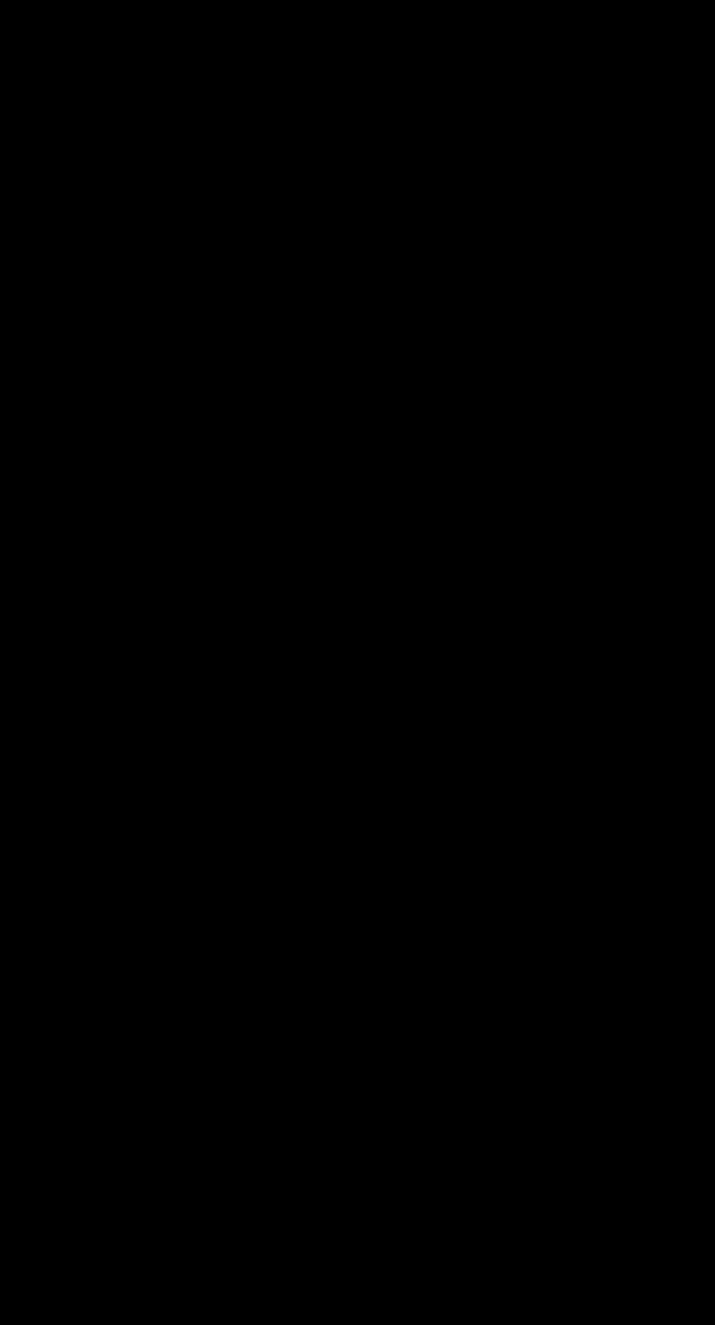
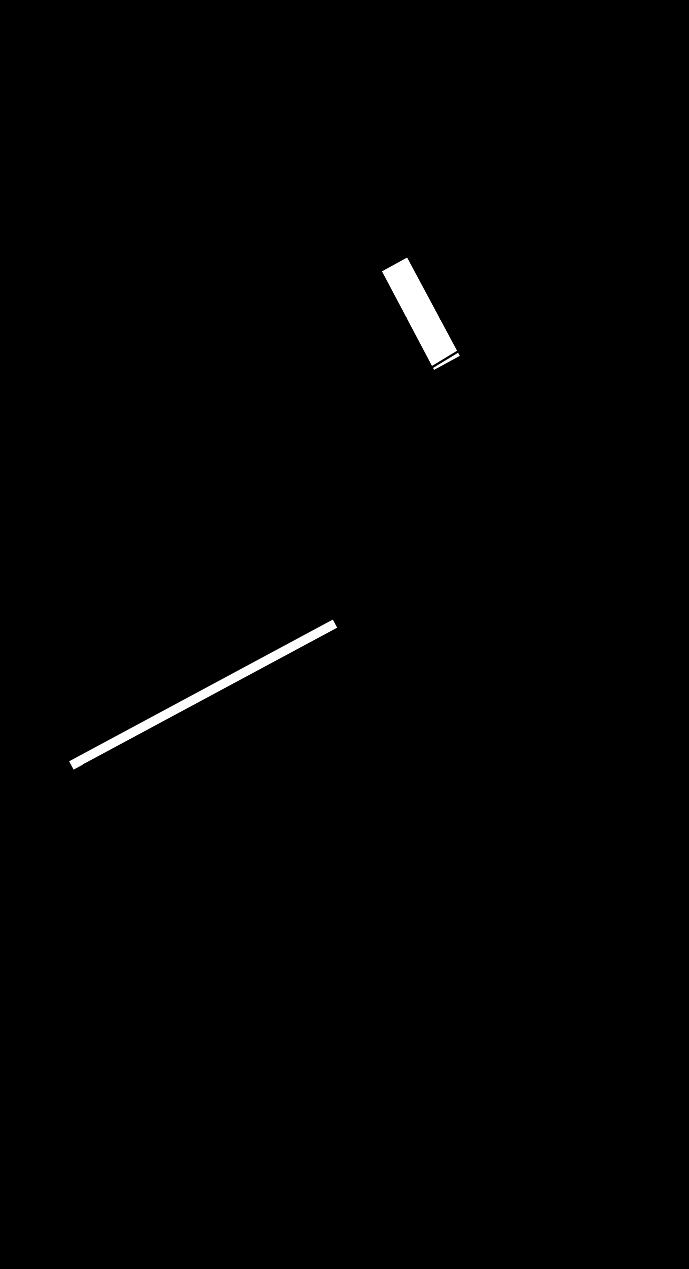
fill: (521, 209) -> (420, 313), removed
fill: (256, 733) -> (202, 744), removed

